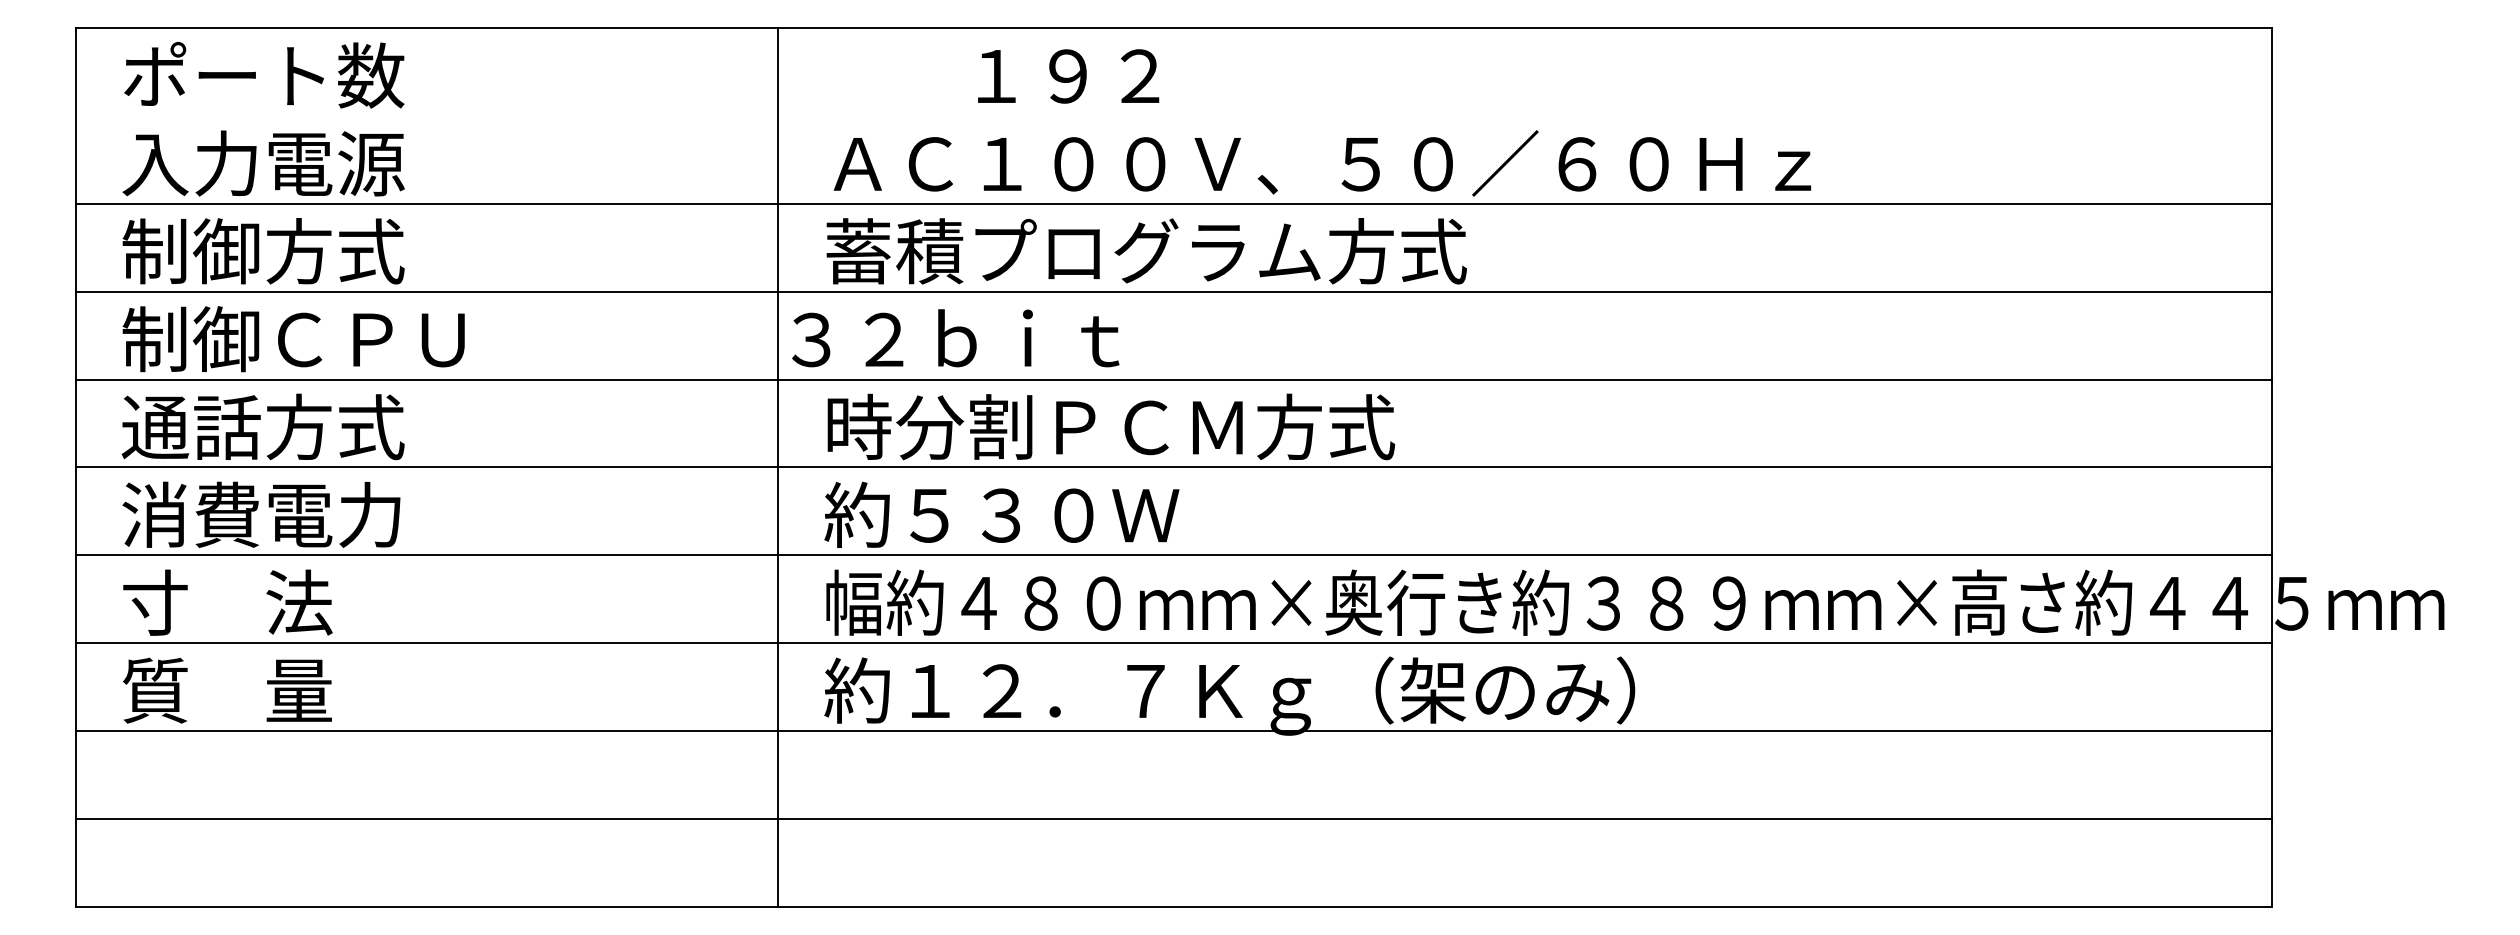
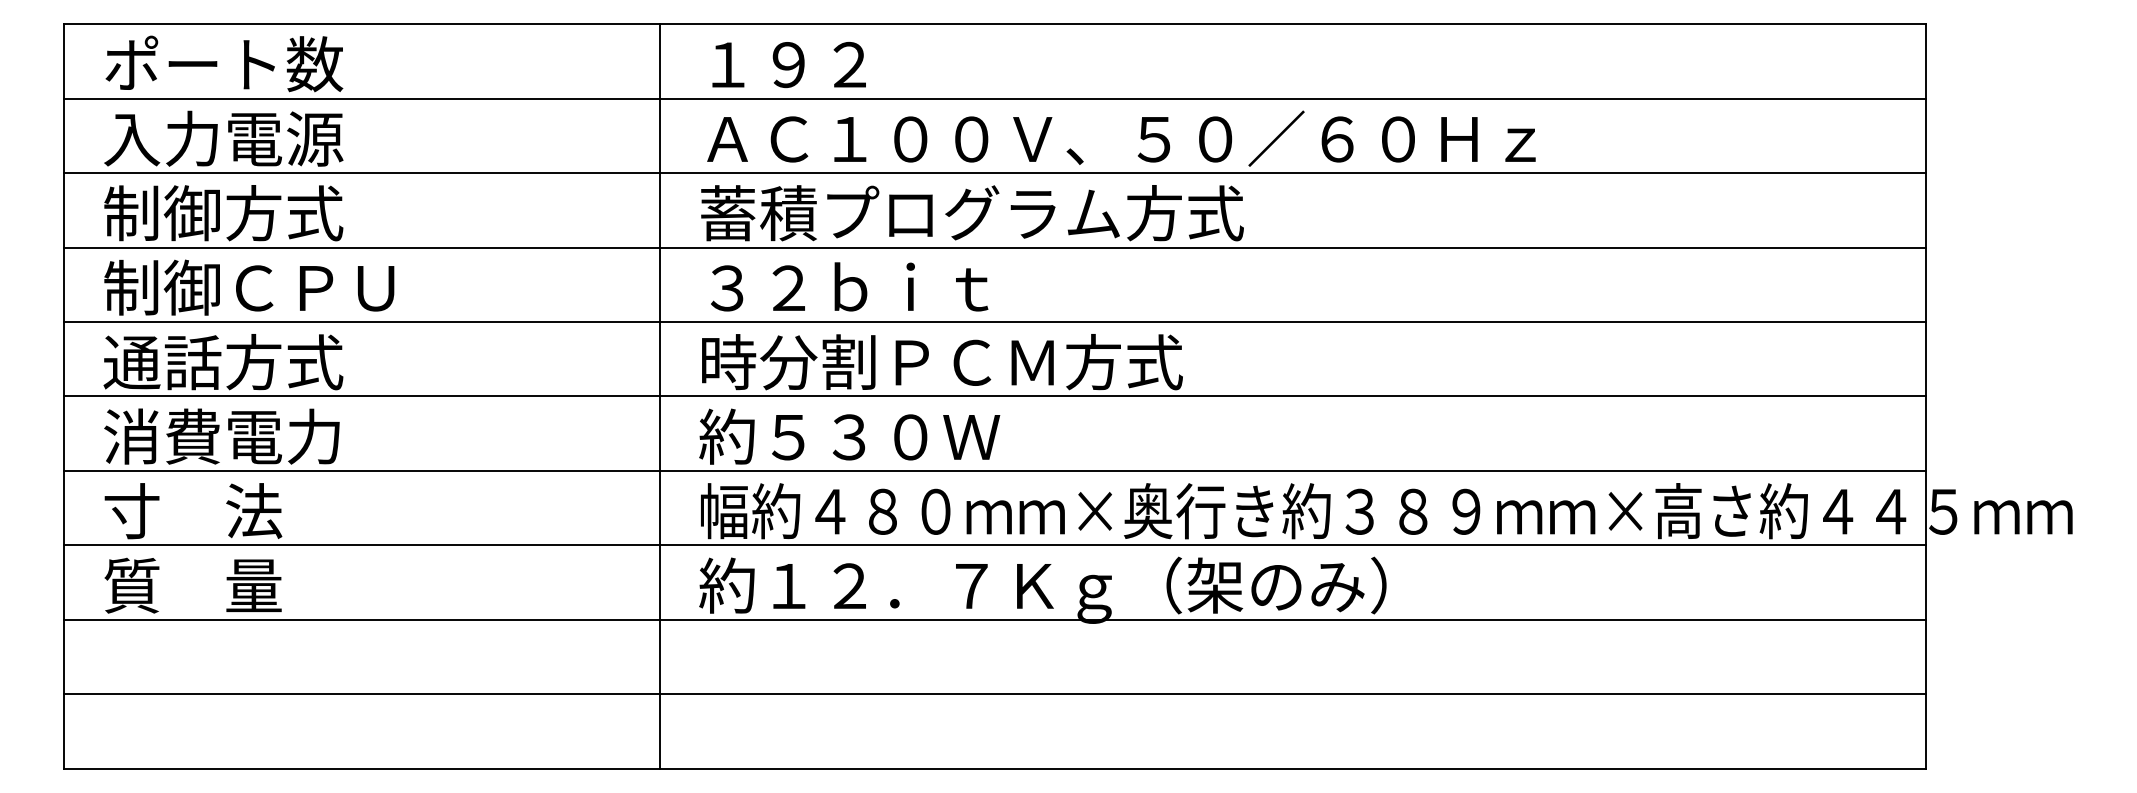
text: (1068, 76) -> (789, 65), moved
line: (1173, 116) -> (995, 98), added
text: (955, 338) -> (849, 287), moved

